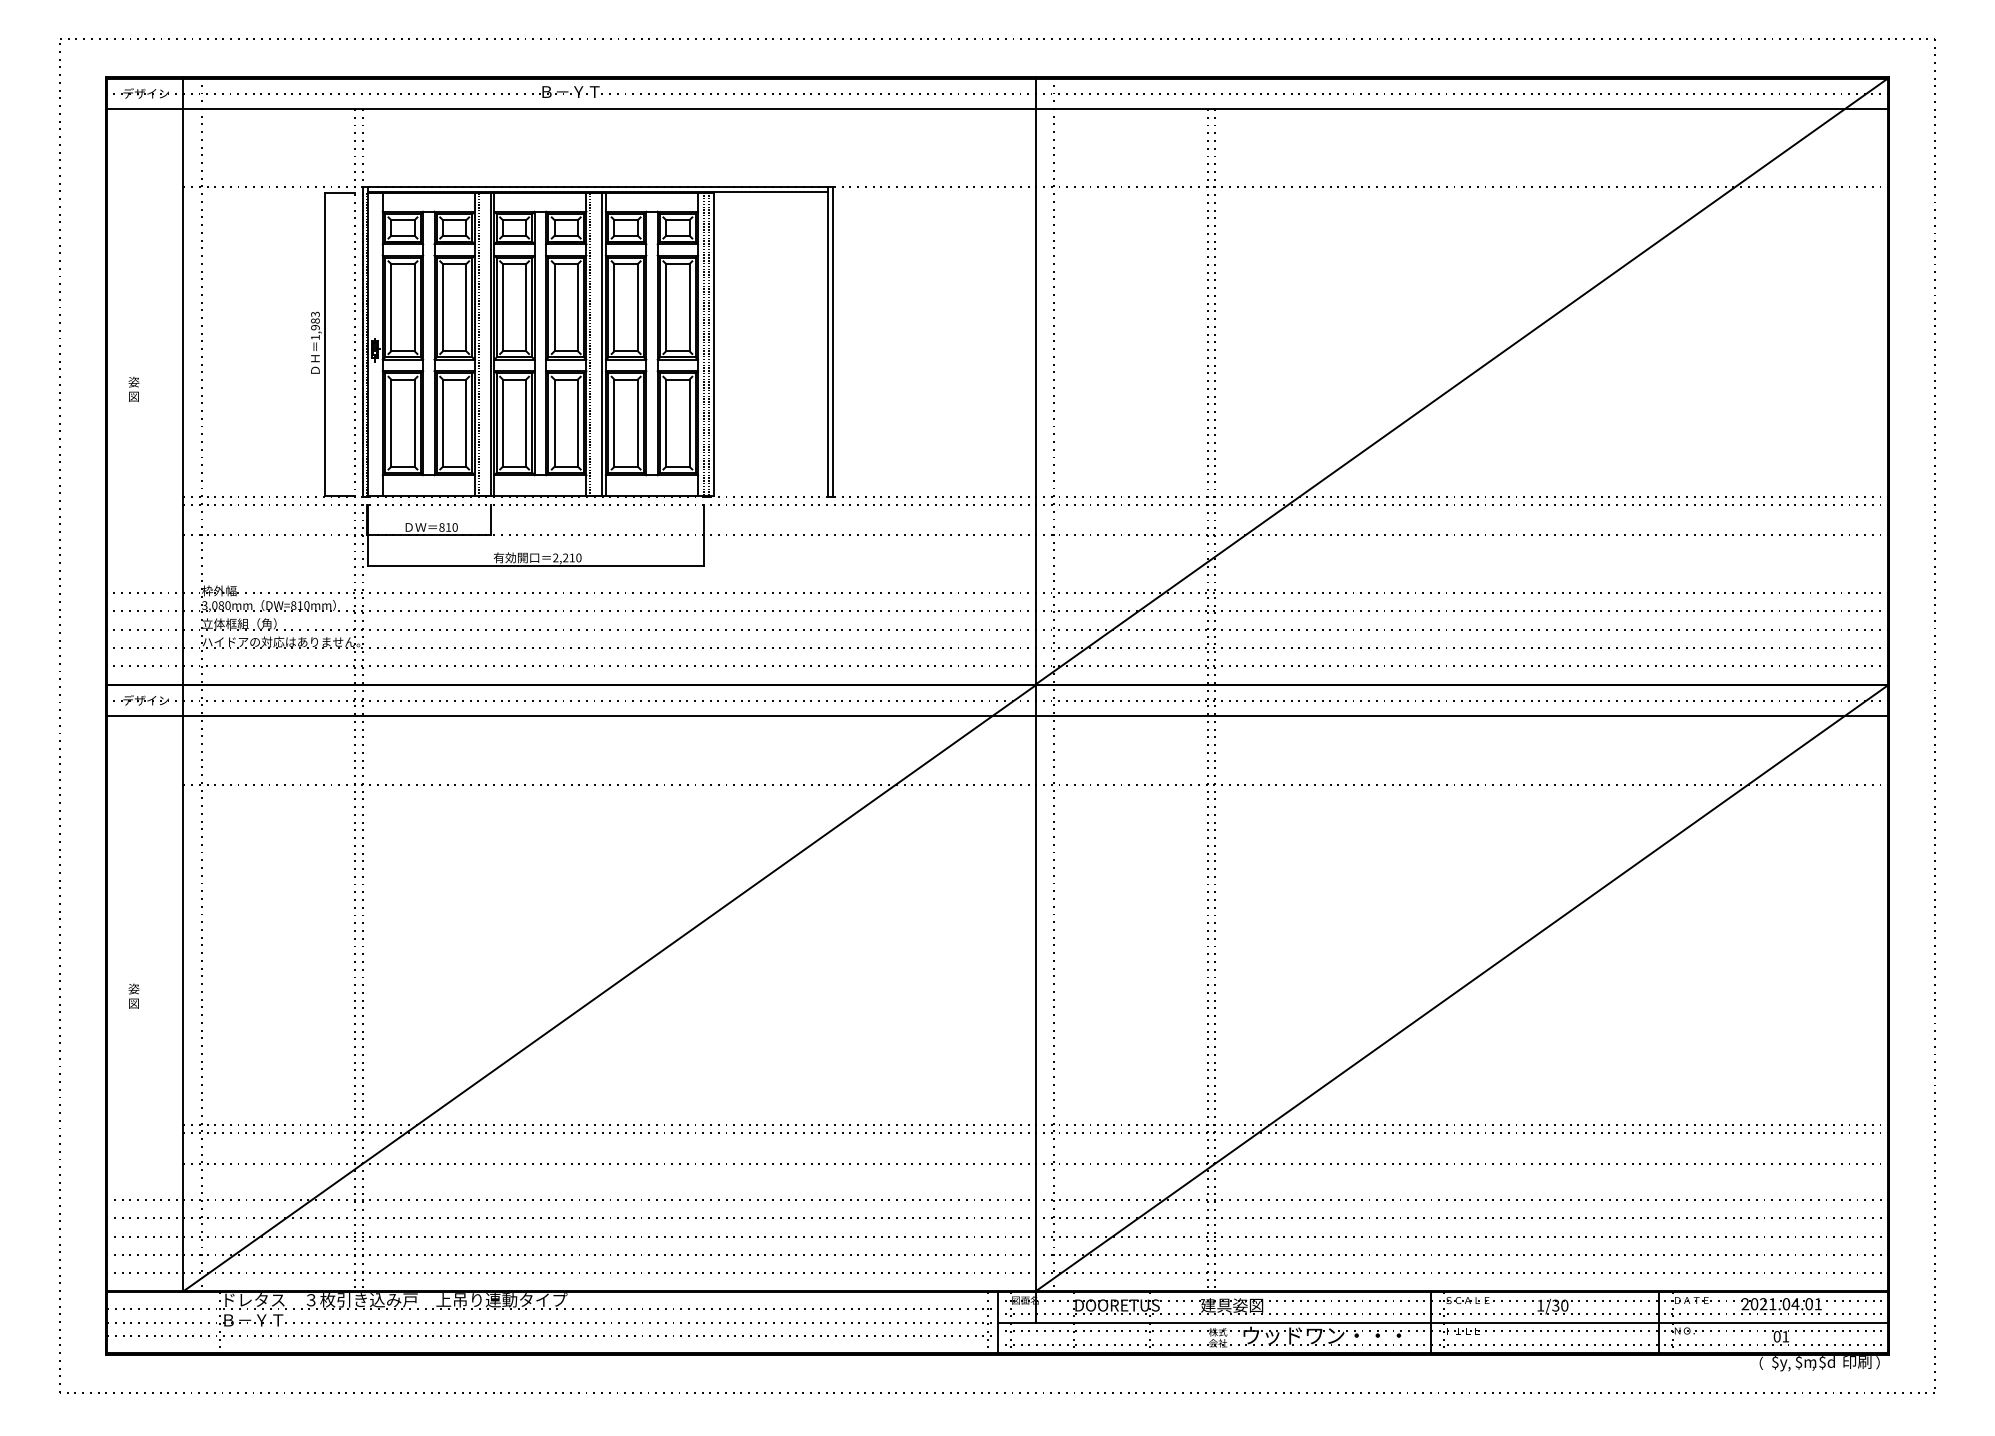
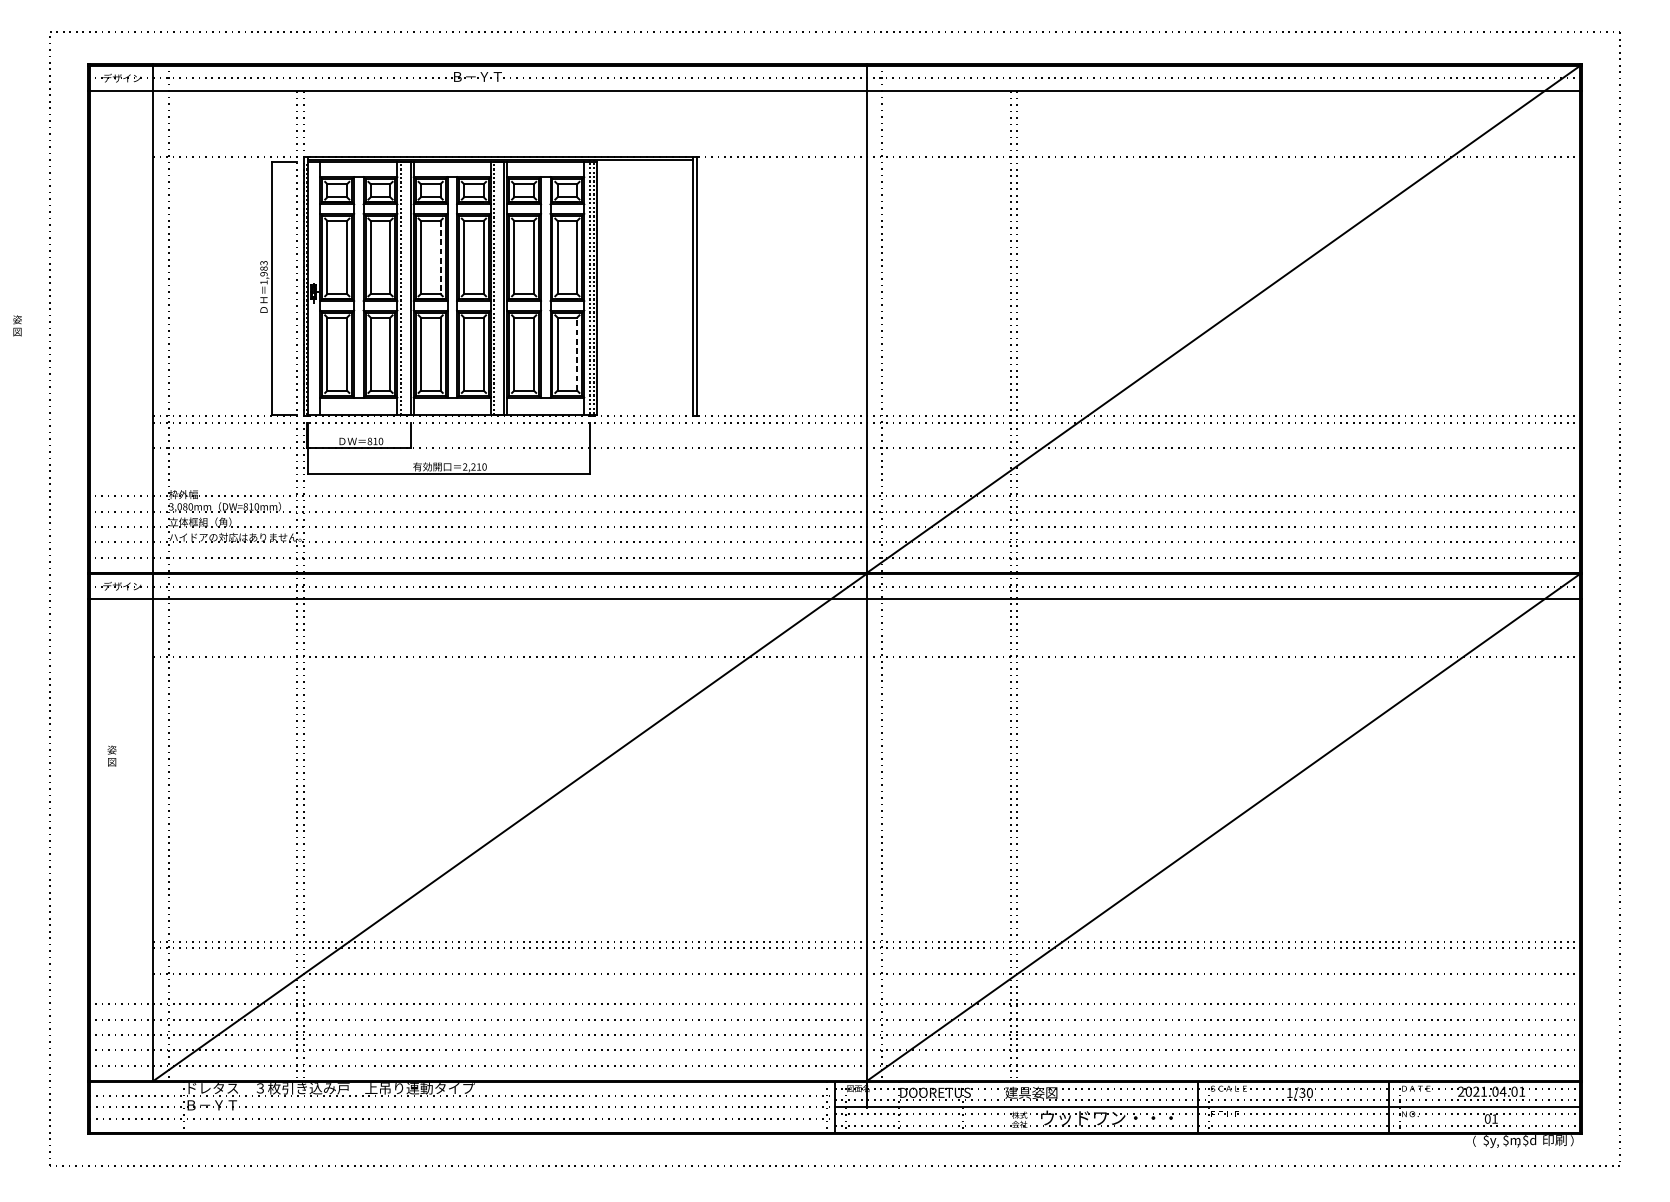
line: (526, 307) -> (440, 257), solid -> dashed
text: (133, 389) -> (17, 325), moved
line: (689, 423) -> (577, 354), solid -> dashed
text: (133, 995) -> (111, 755), moved

